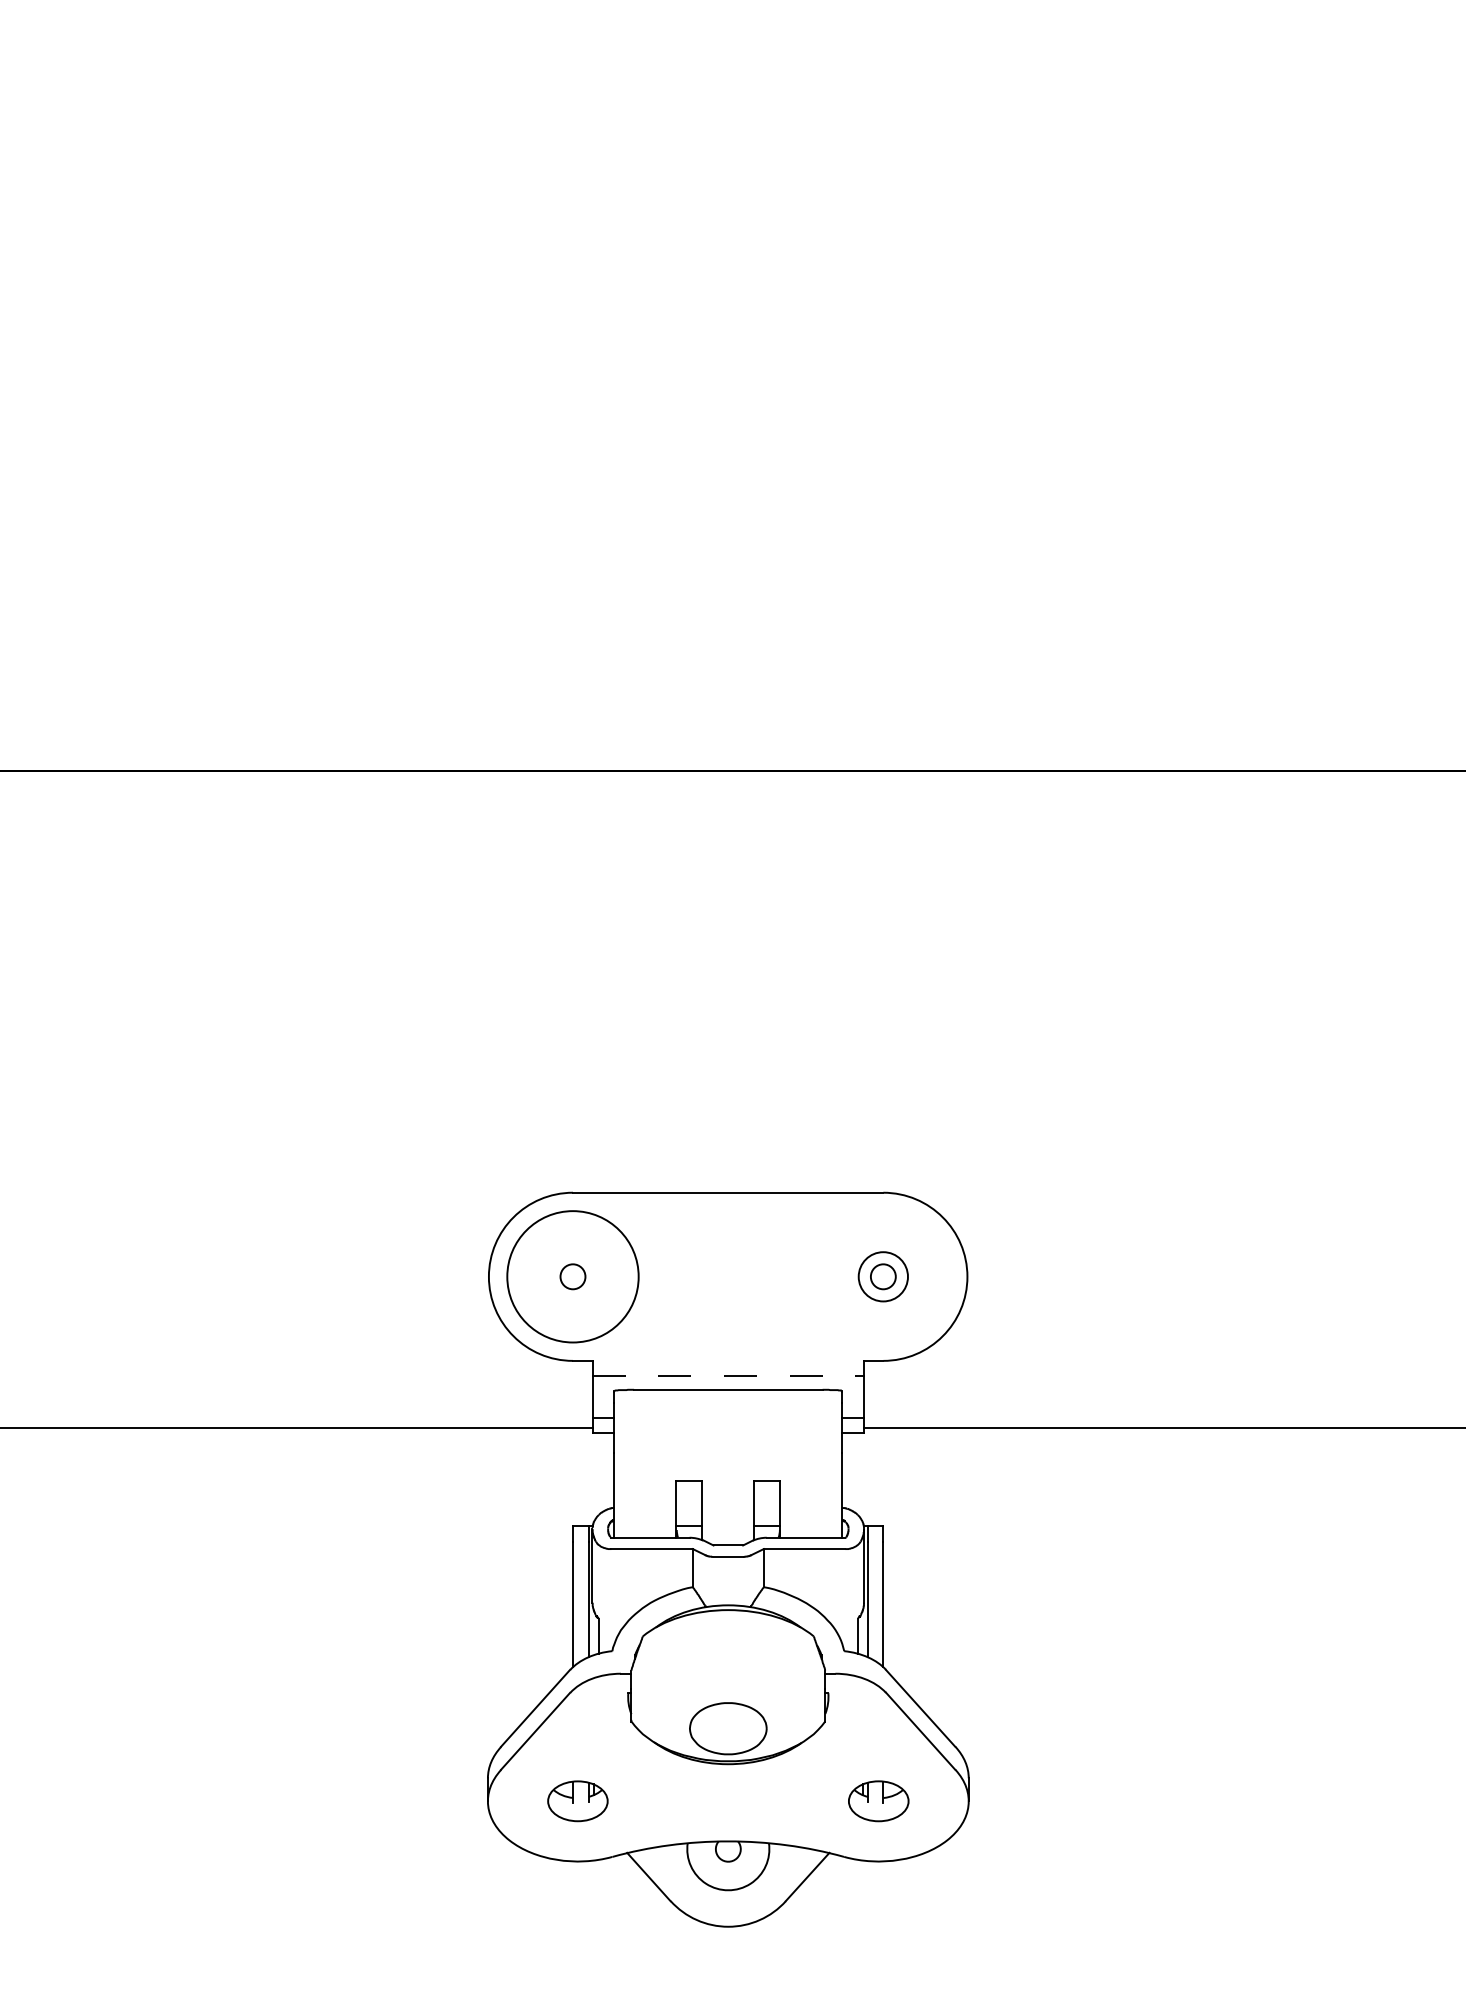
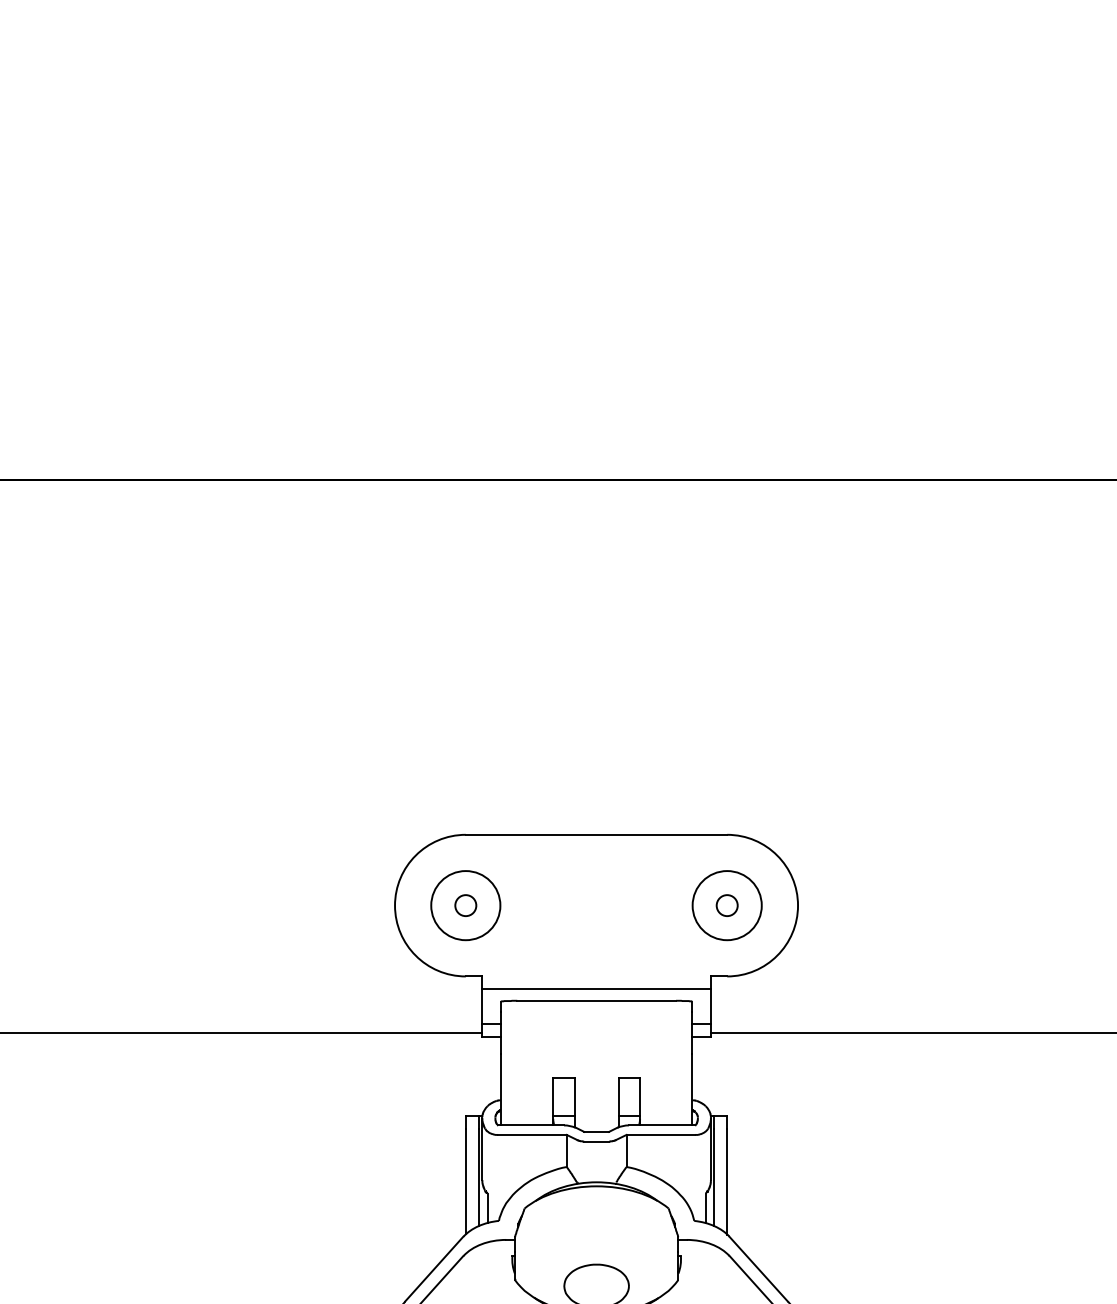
circle: (572, 1276) -> (465, 905), size x0.62
circle: (883, 1276) -> (727, 905), size x1.67
line: (728, 1376) -> (596, 989), dashed -> solid

